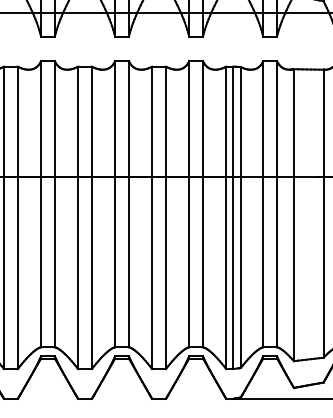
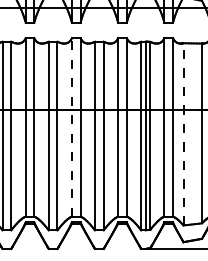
line: (114, 204) -> (71, 127), solid -> dashed
line: (293, 213) -> (183, 133), solid -> dashed

